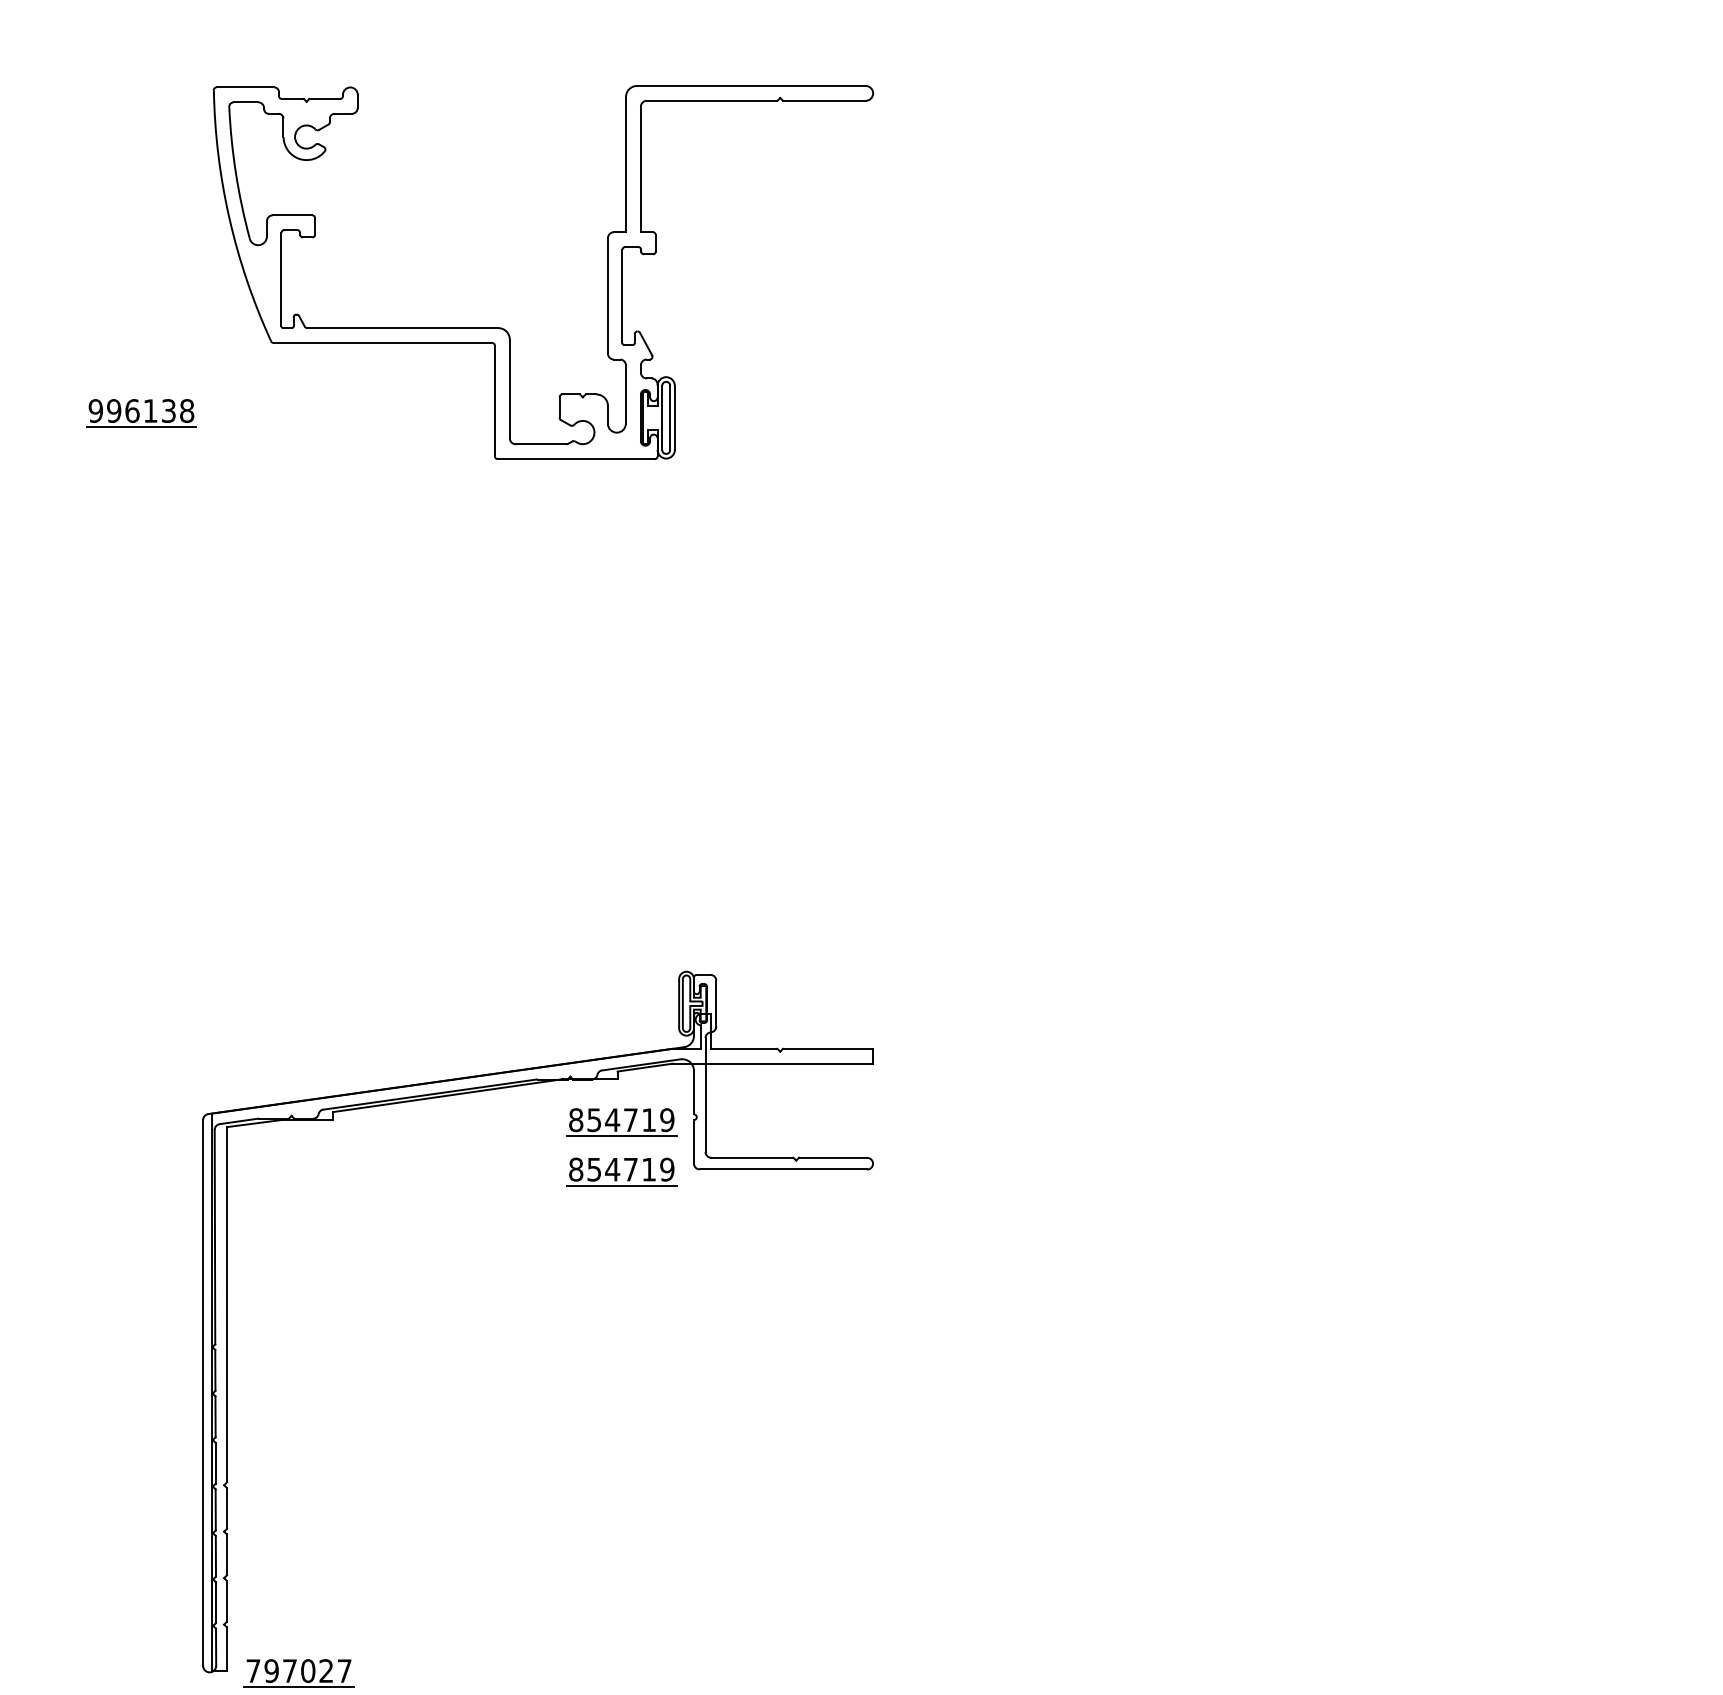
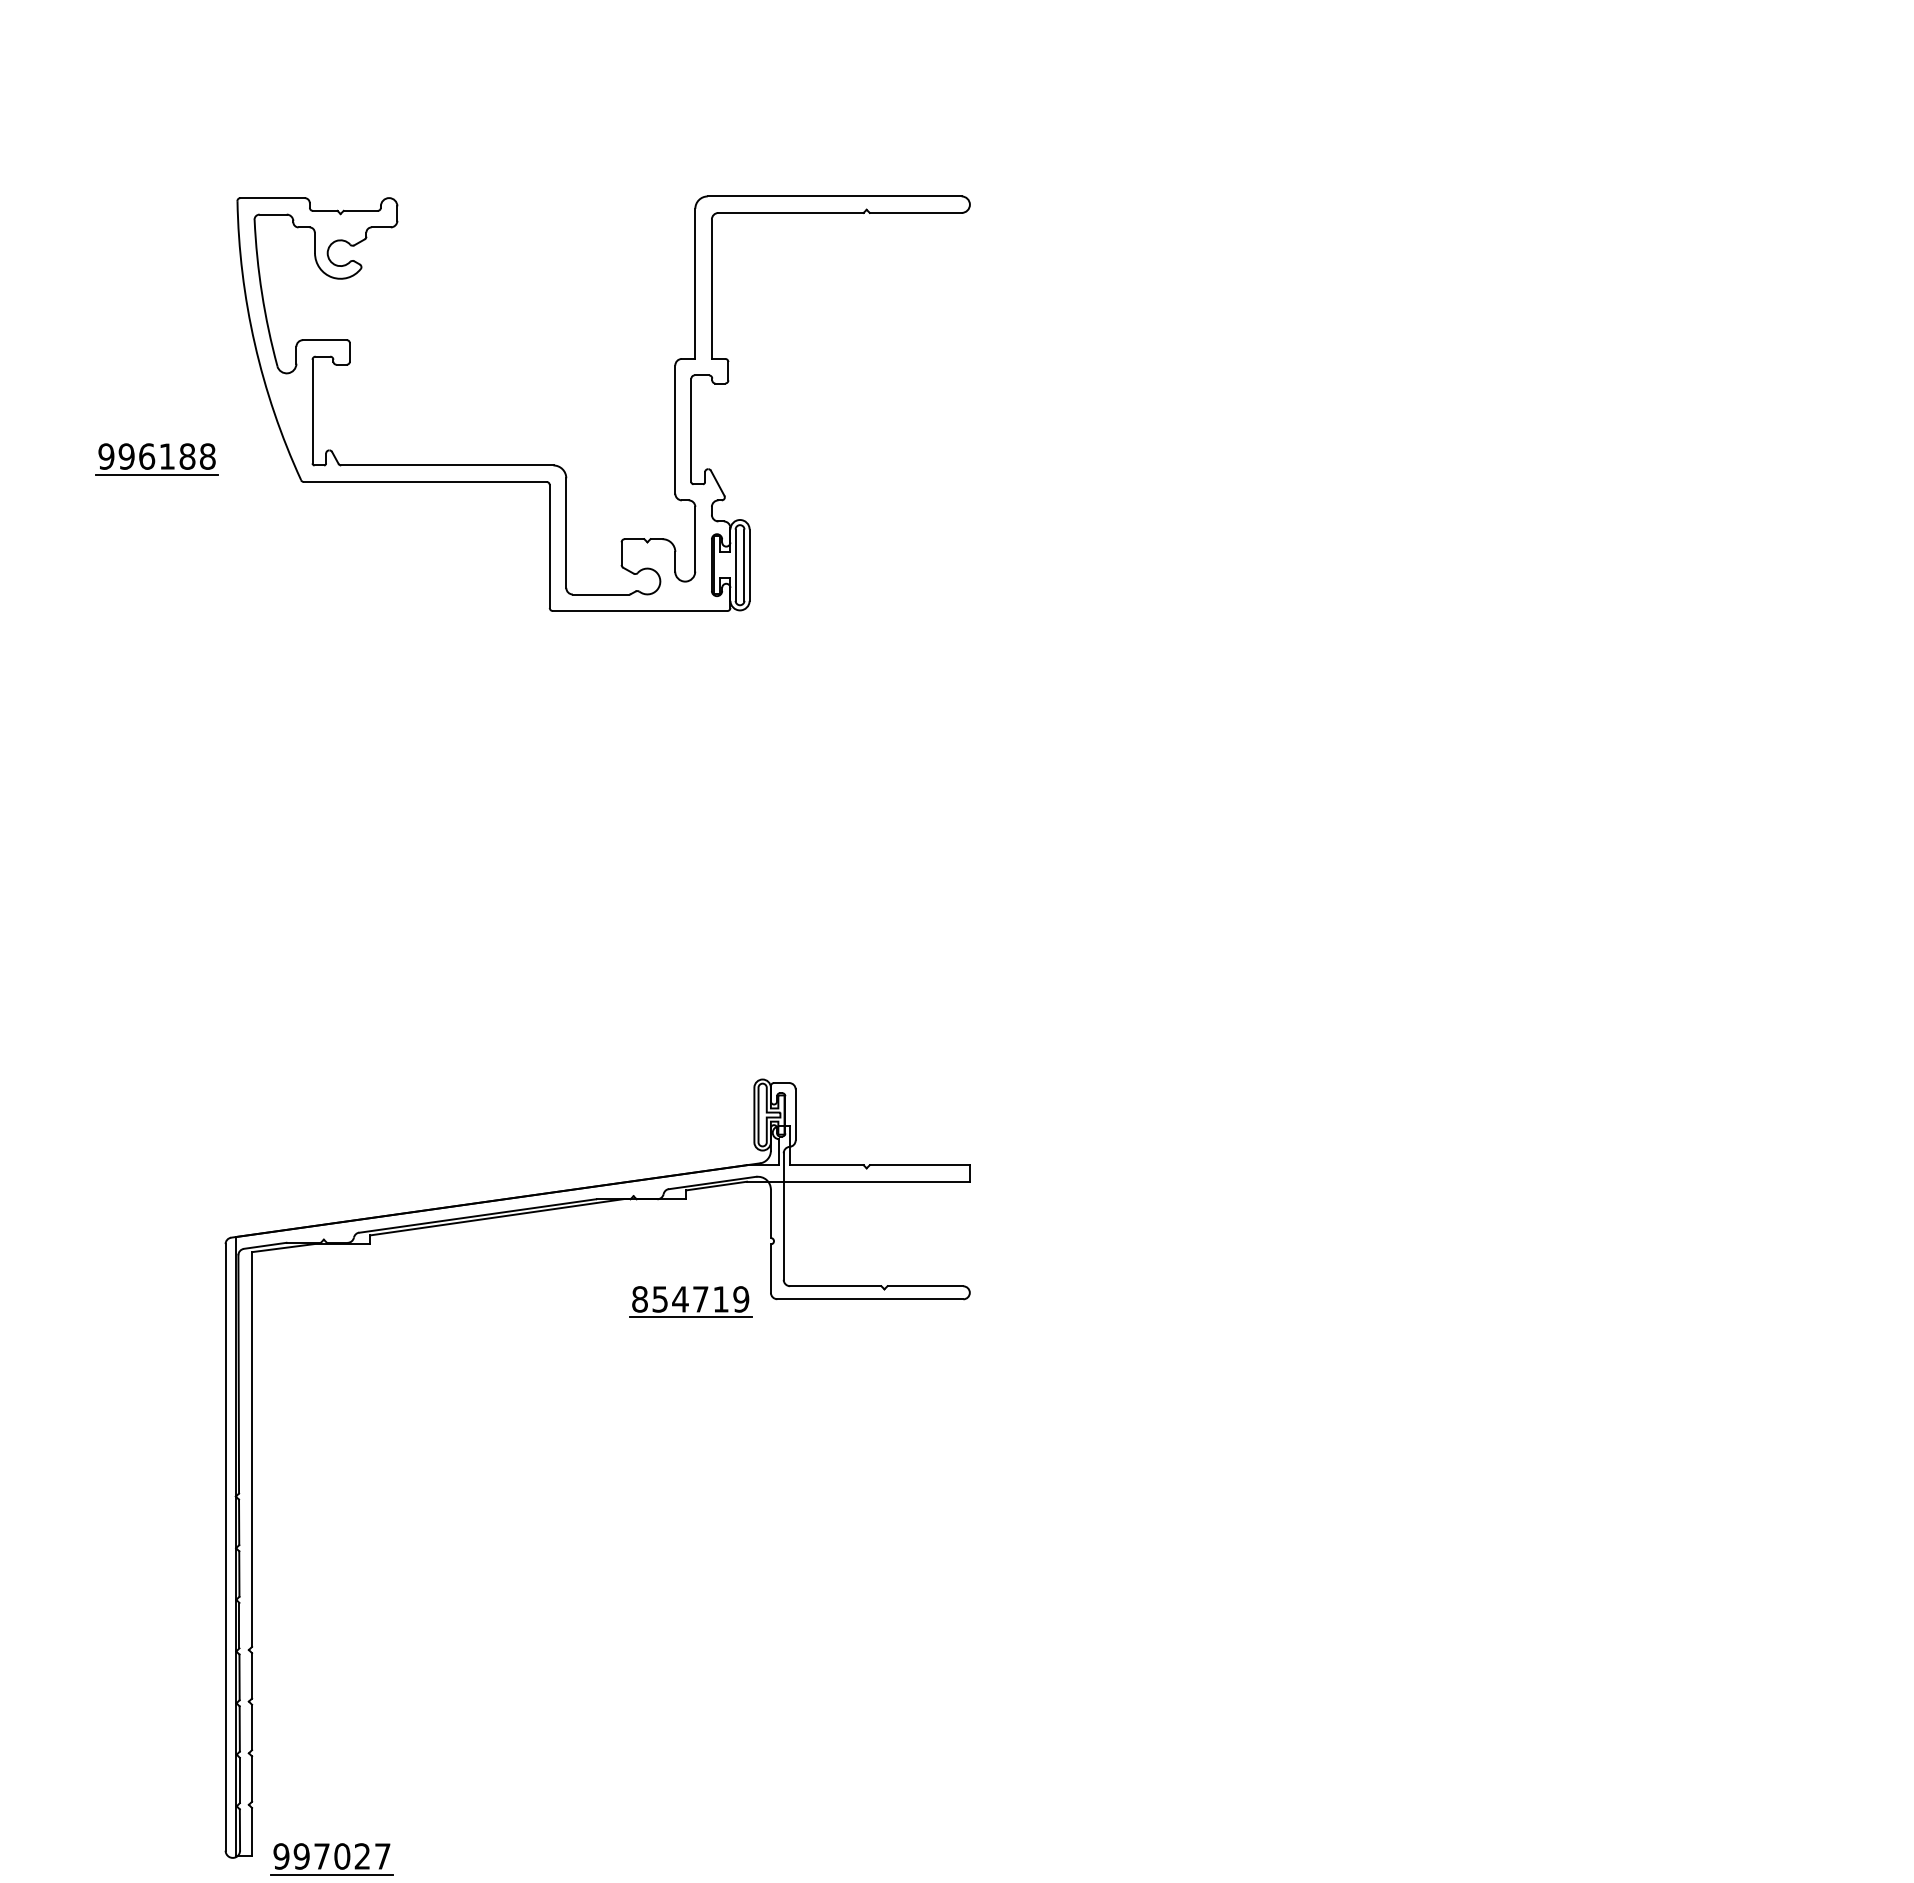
part: (607, 272) -> (674, 403), moved
text: (168, 410) -> (187, 456), 996138 -> 996188
part: (621, 1122) -> (690, 1246), removed
text: (253, 1671) -> (281, 1856), 797027 -> 997027

